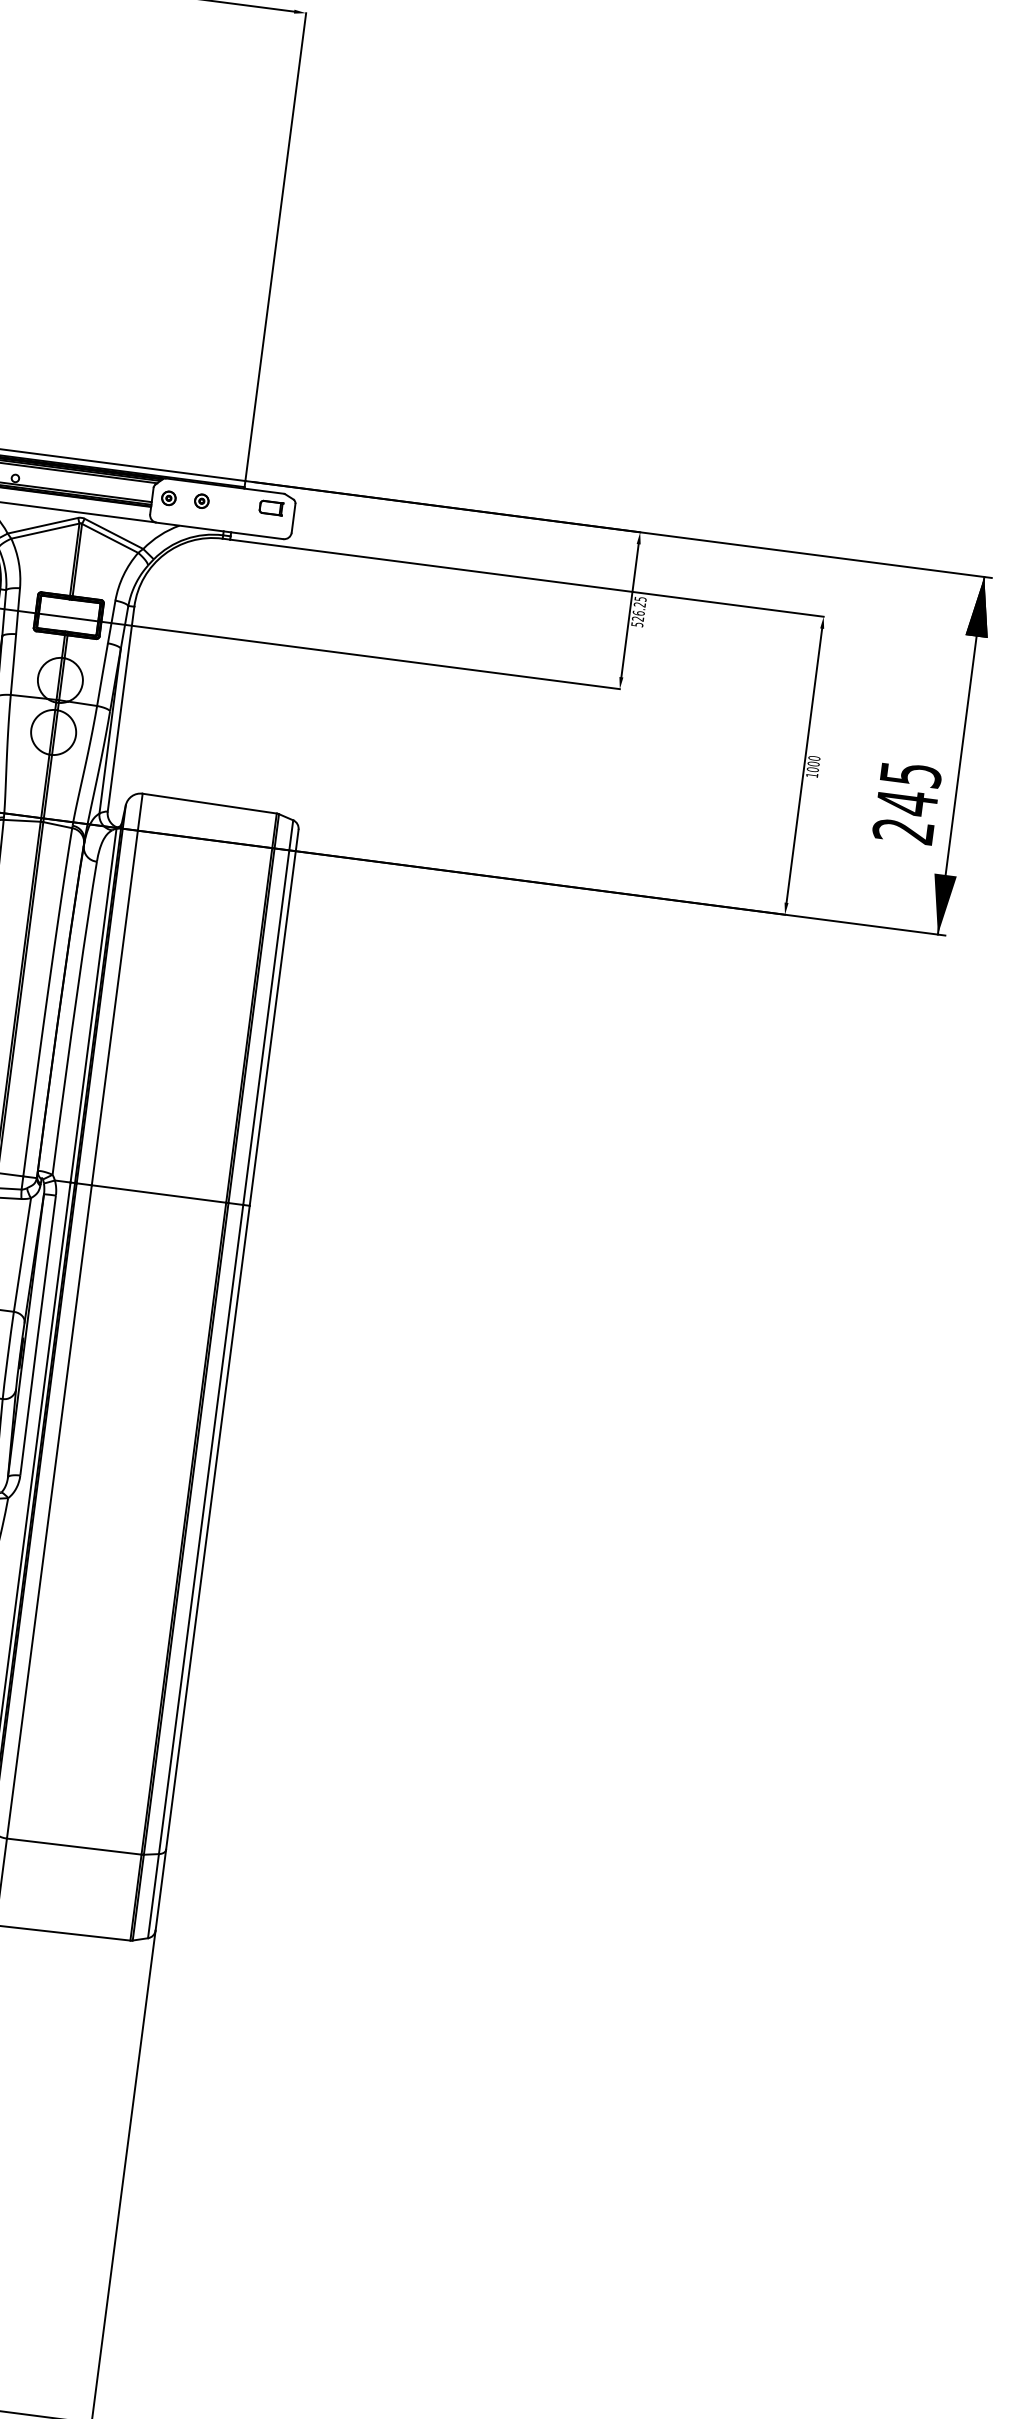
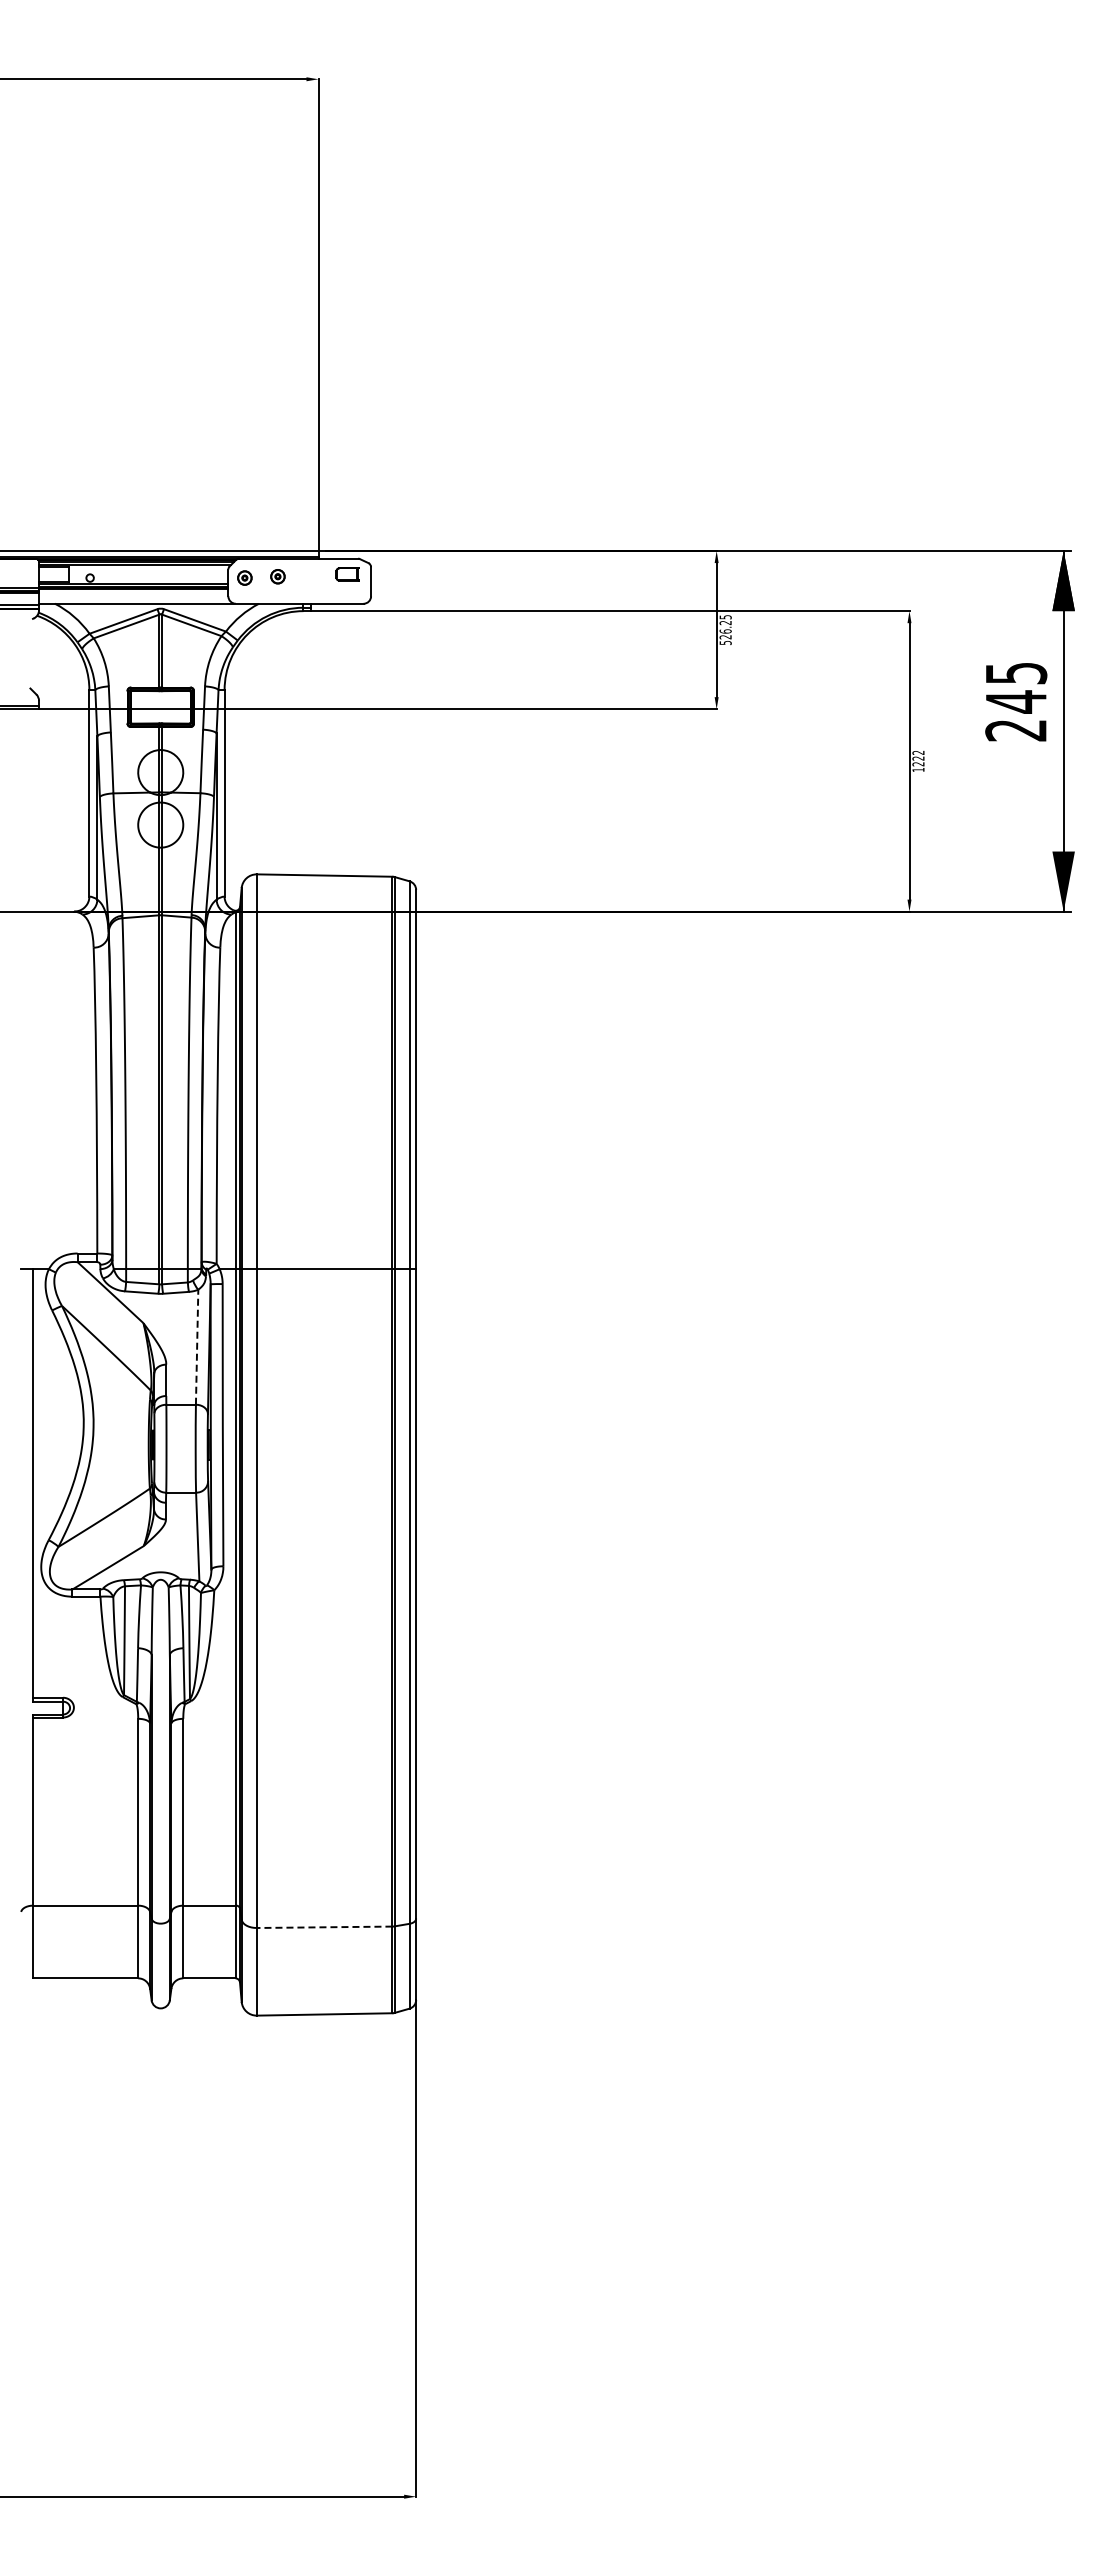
text: (813, 764) -> (918, 758), 1000 -> 1222
text: (907, 803) -> (1016, 702), moved
line: (22, 1255) -> (197, 1347), solid -> dashed
line: (74, 1846) -> (324, 1927), solid -> dashed

